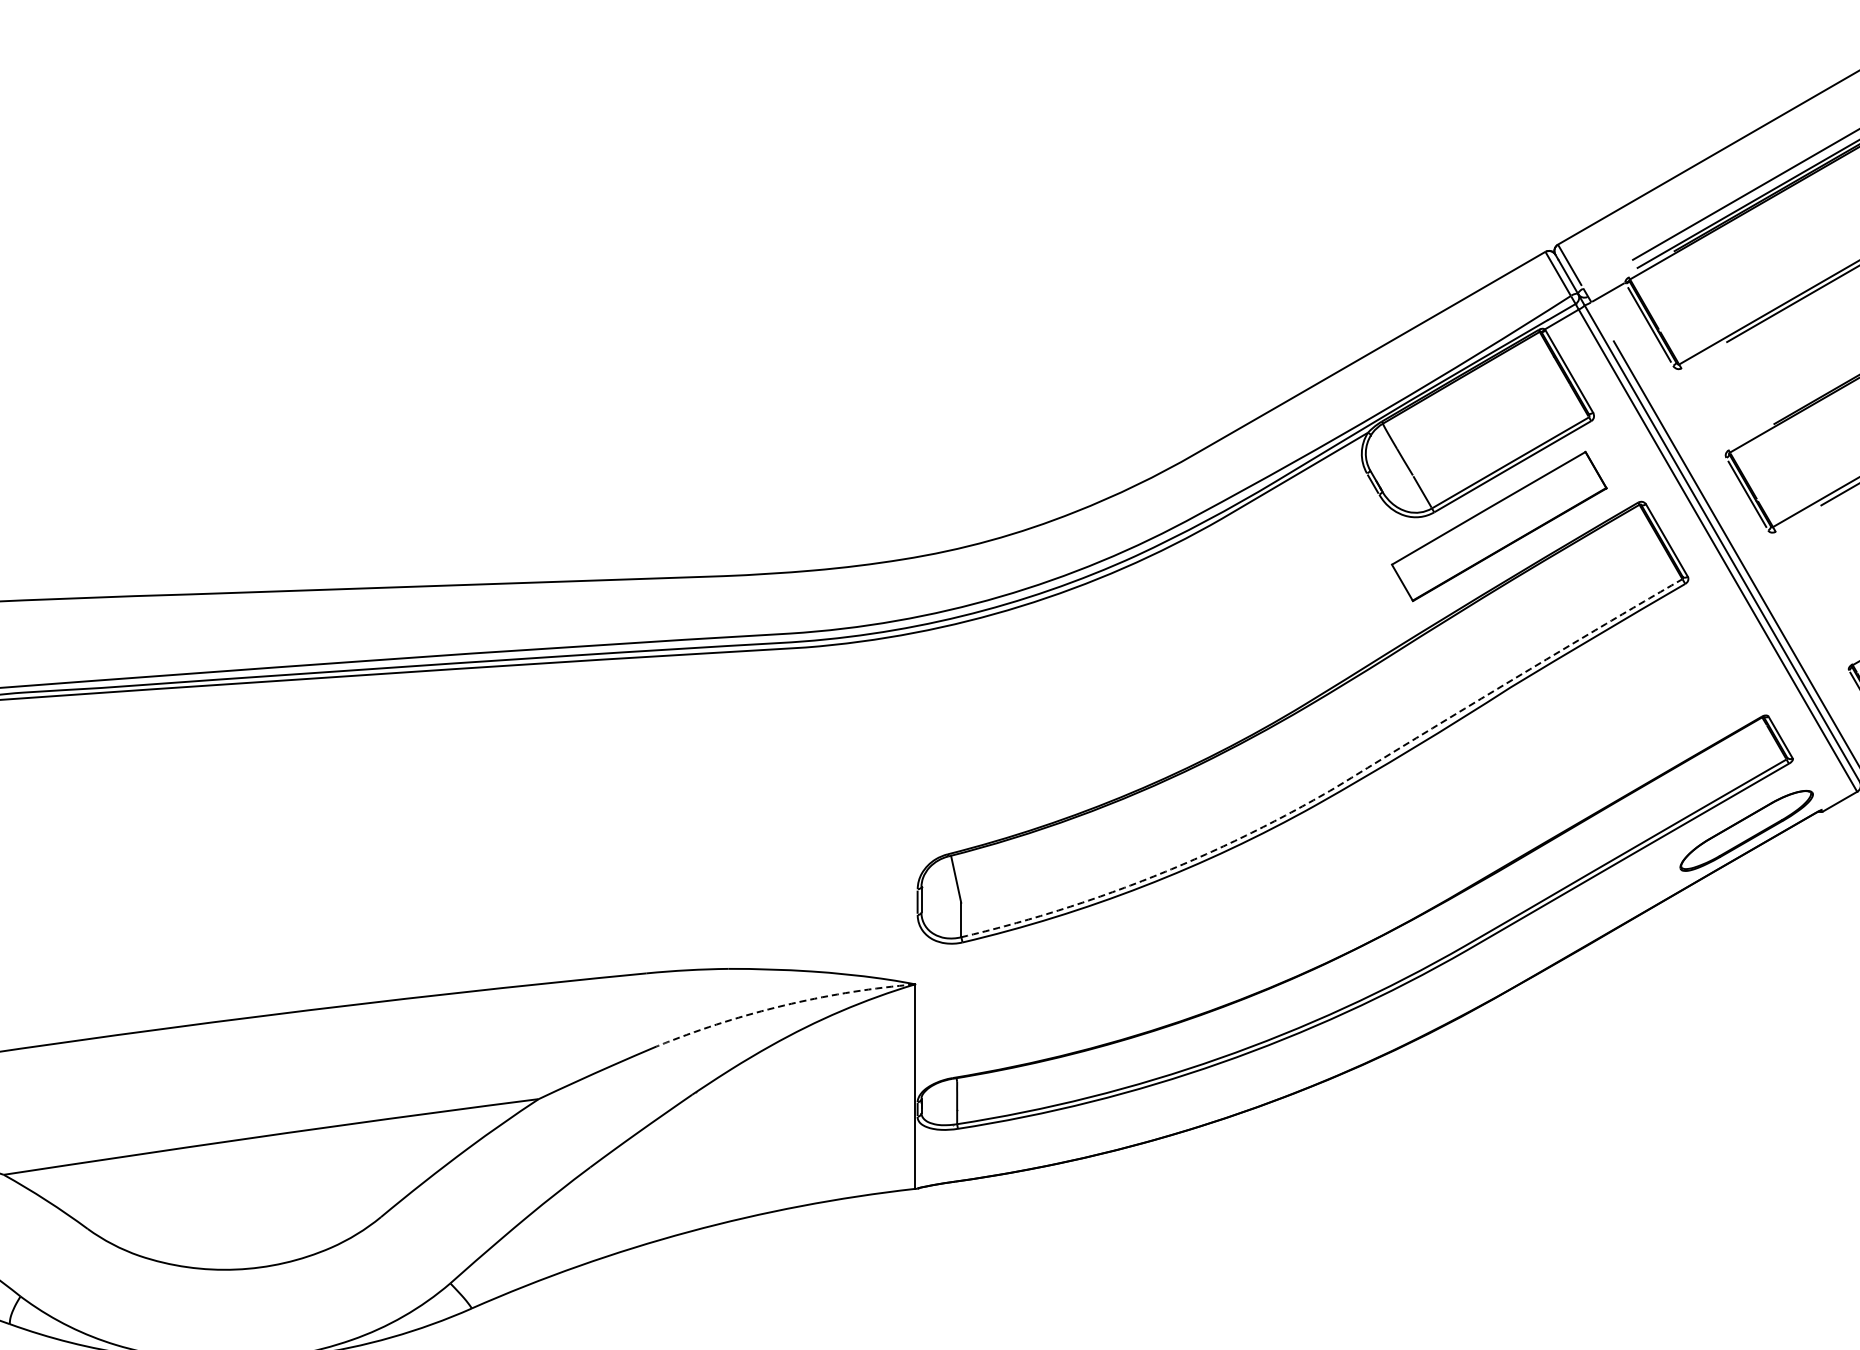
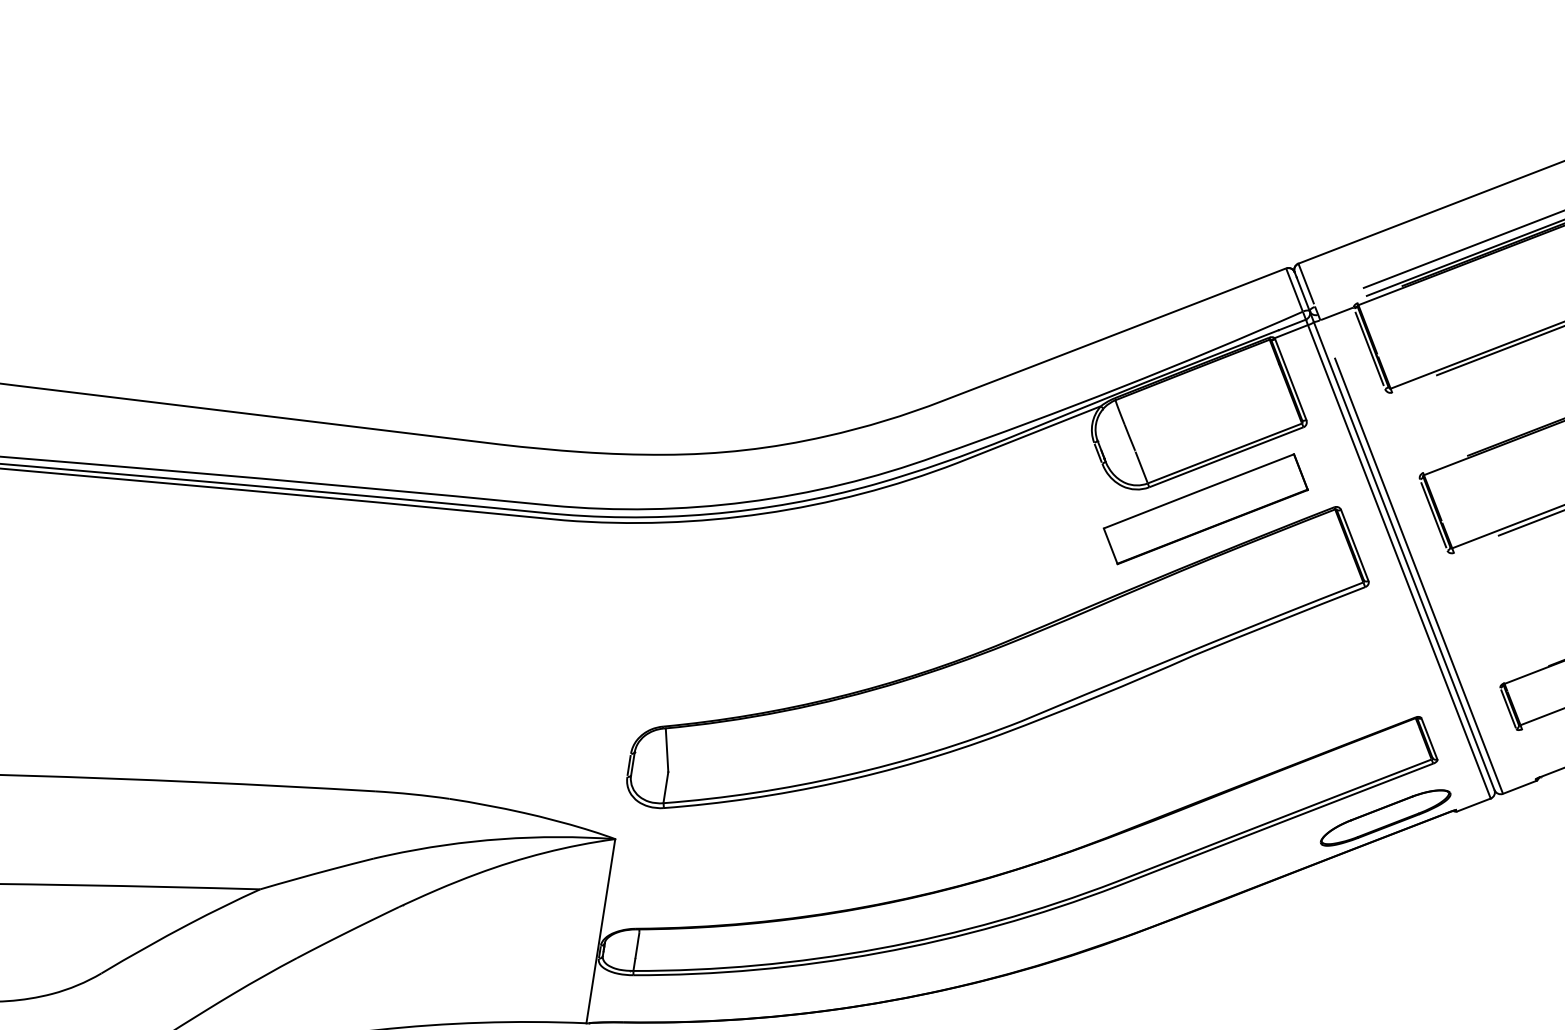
line: (1335, 787) -> (1021, 721), dashed -> solid
line: (780, 1006) -> (490, 840), dashed -> solid

